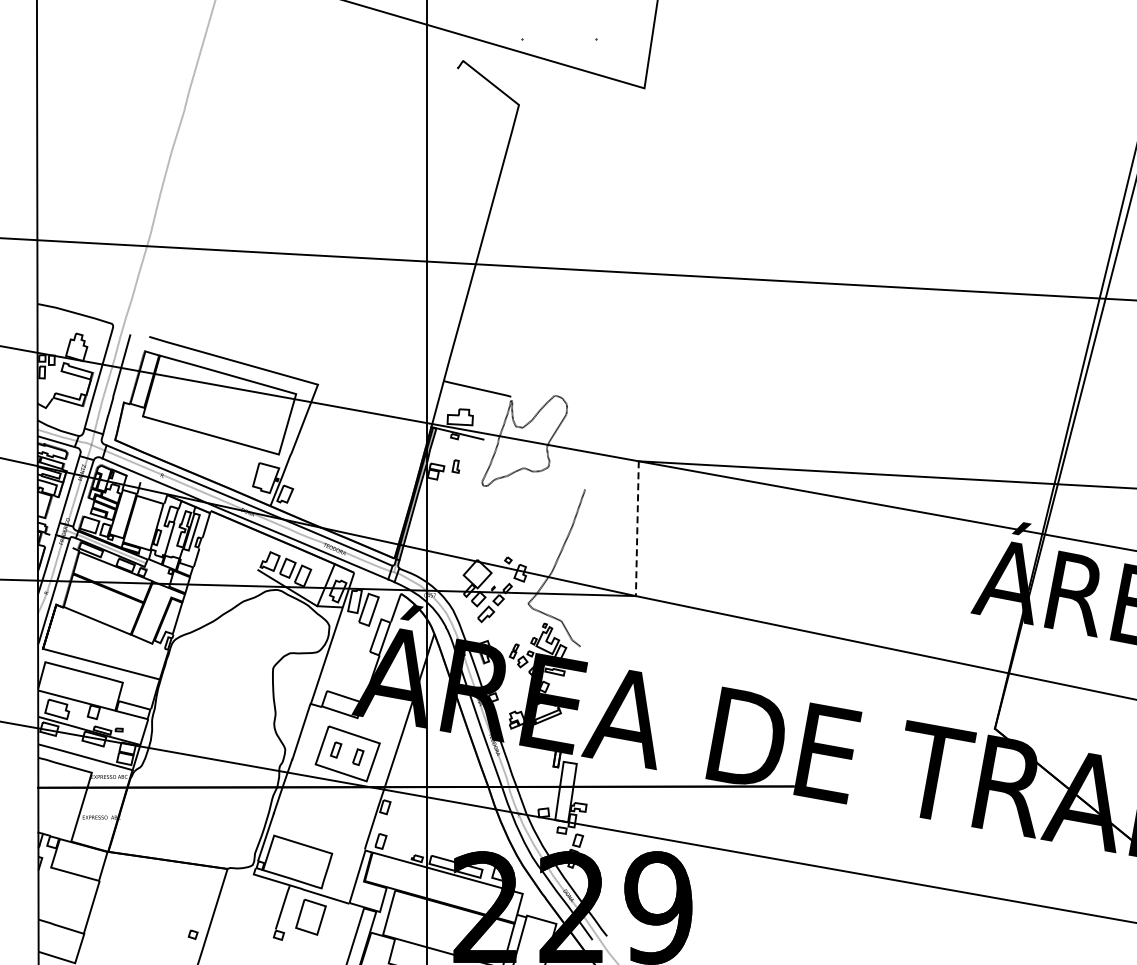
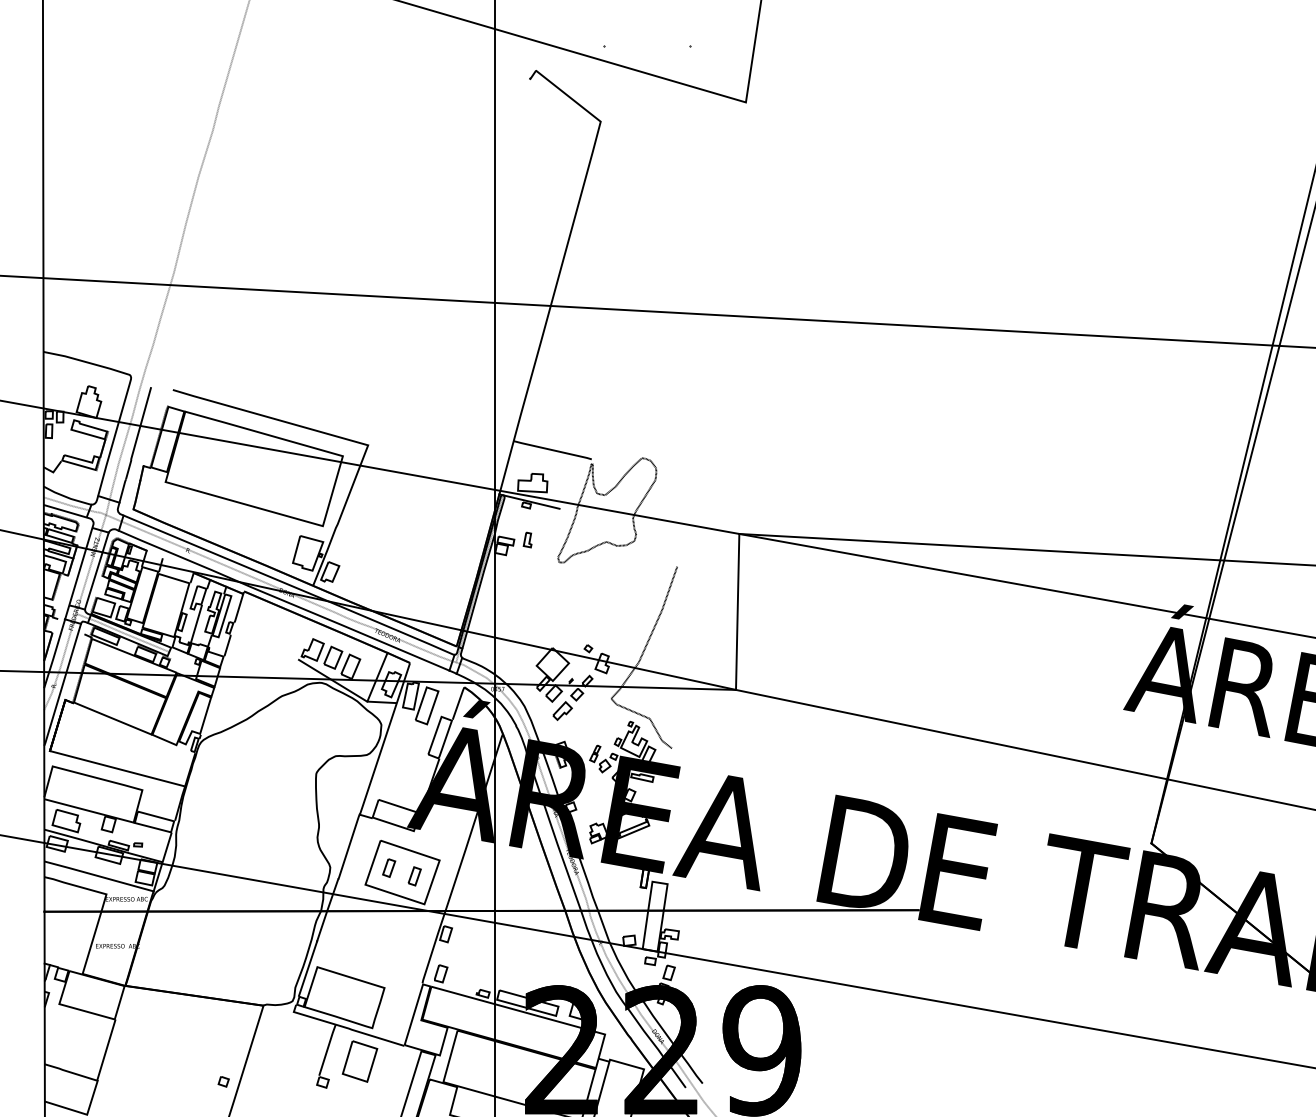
line: (637, 529) -> (737, 612), dashed -> solid

